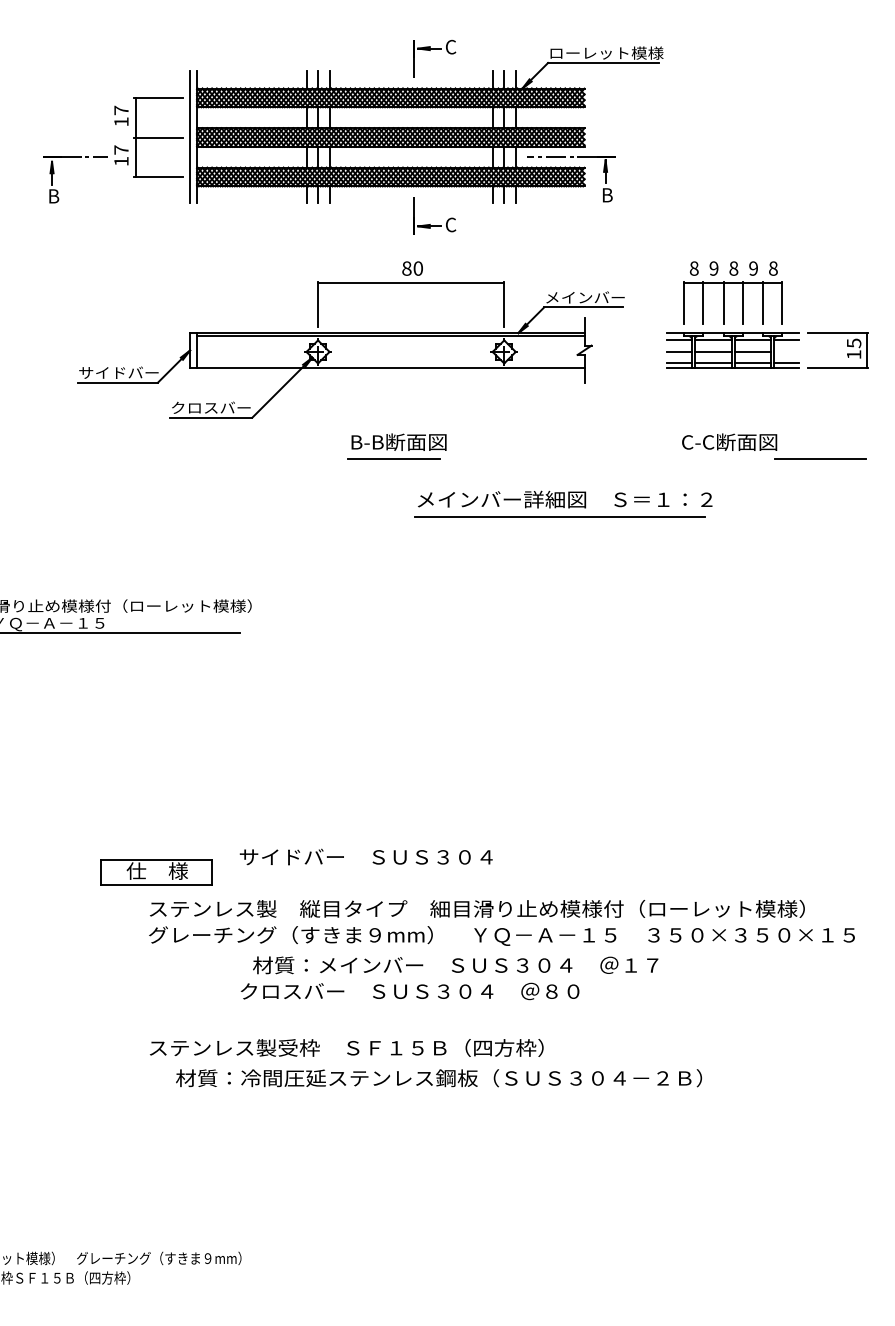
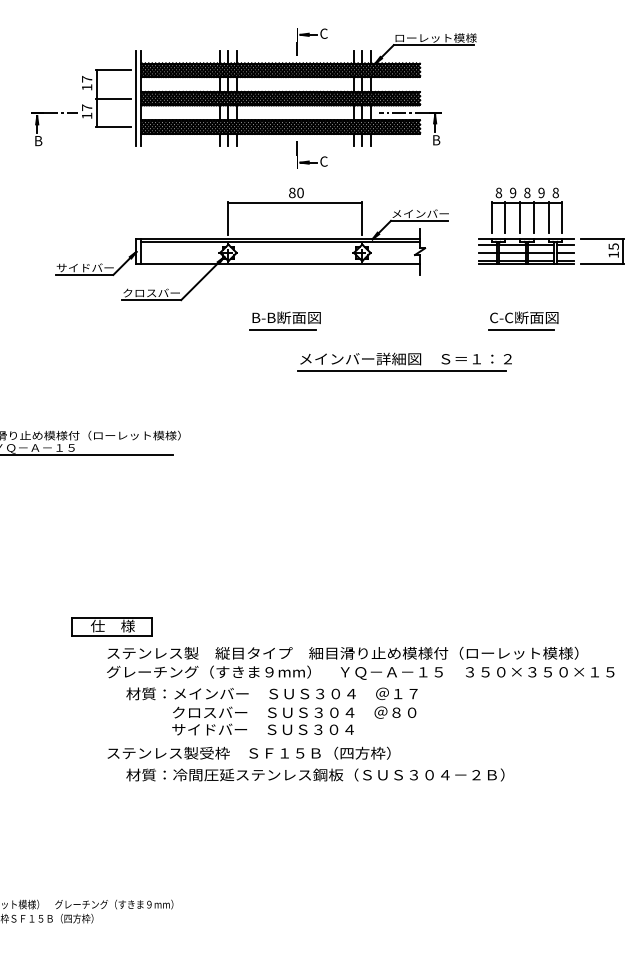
line: (786, 351) -> (565, 252), added
line: (820, 458) -> (521, 329), moved
text: (365, 856) -> (262, 729), moved
text: (455, 965) -> (271, 693), moved

